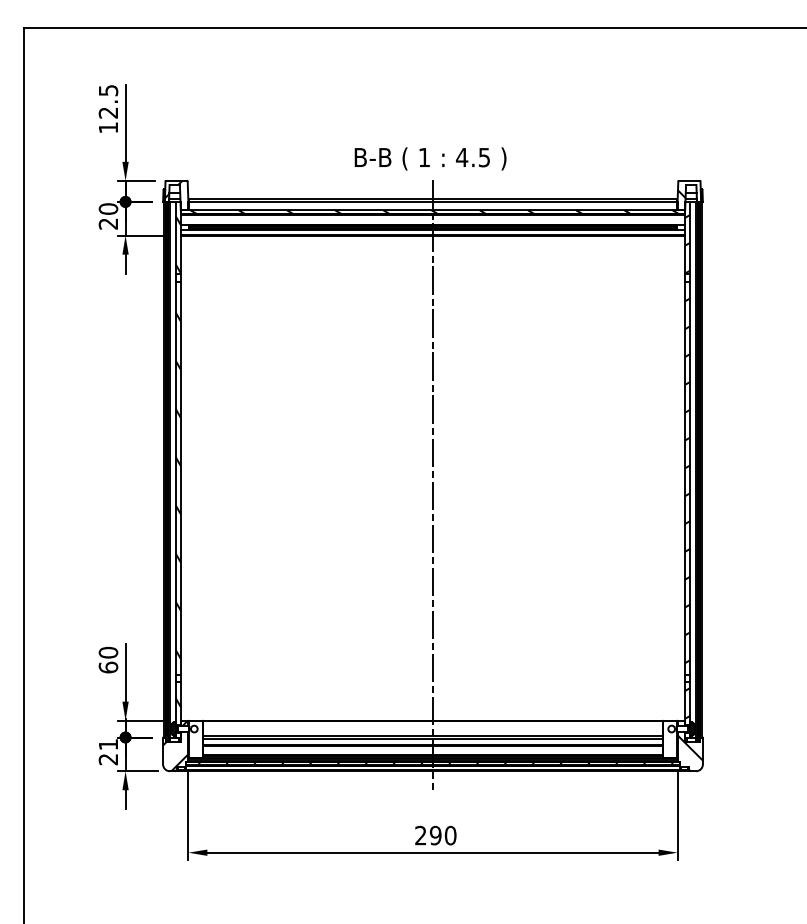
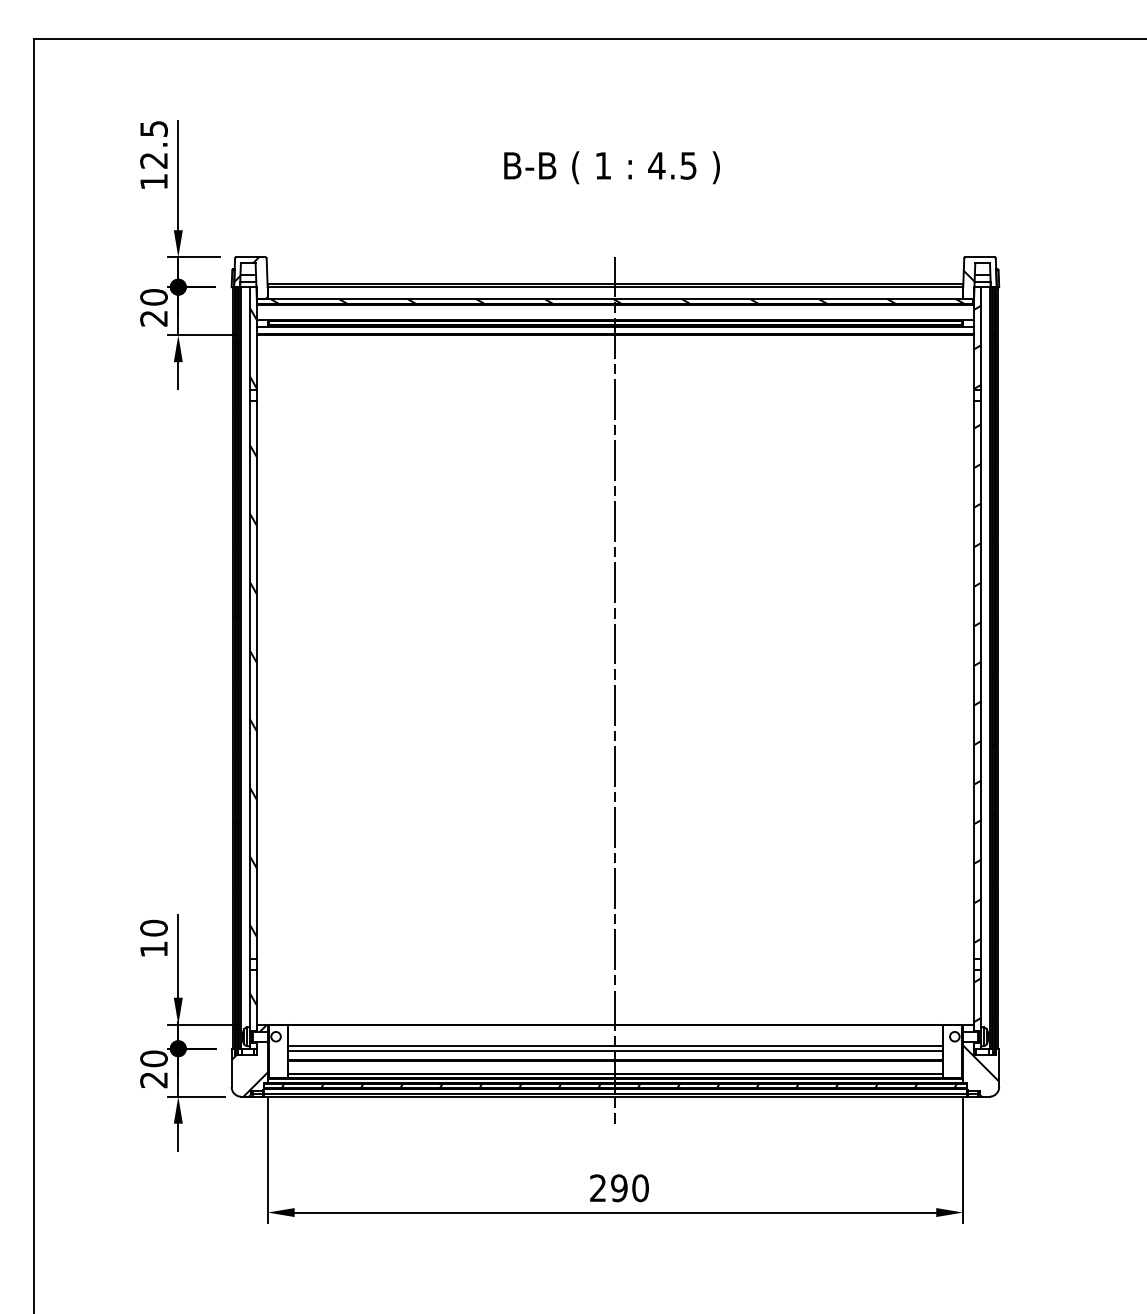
text: (430, 158) -> (611, 167), moved
text: (108, 667) -> (154, 949), 60 -> 10
text: (108, 744) -> (154, 1058), 21 -> 20

